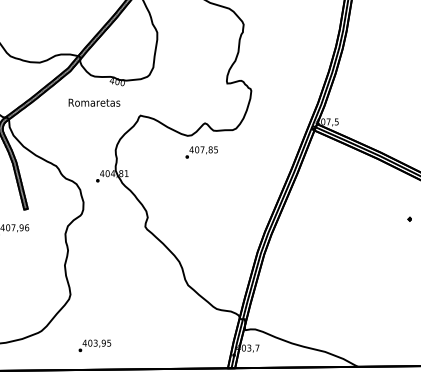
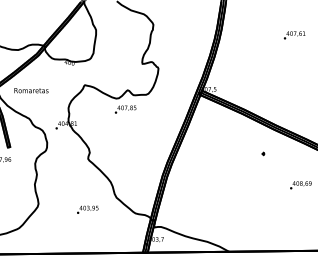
text: (94, 102) -> (31, 90), moved
text: (94, 345) -> (87, 209), moved

